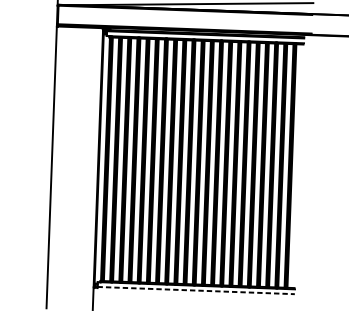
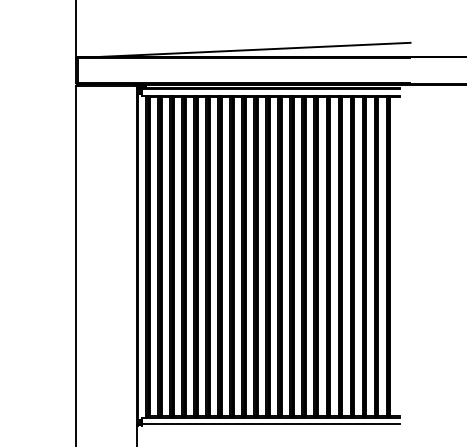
line: (196, 290) -> (271, 424), dashed -> solid

